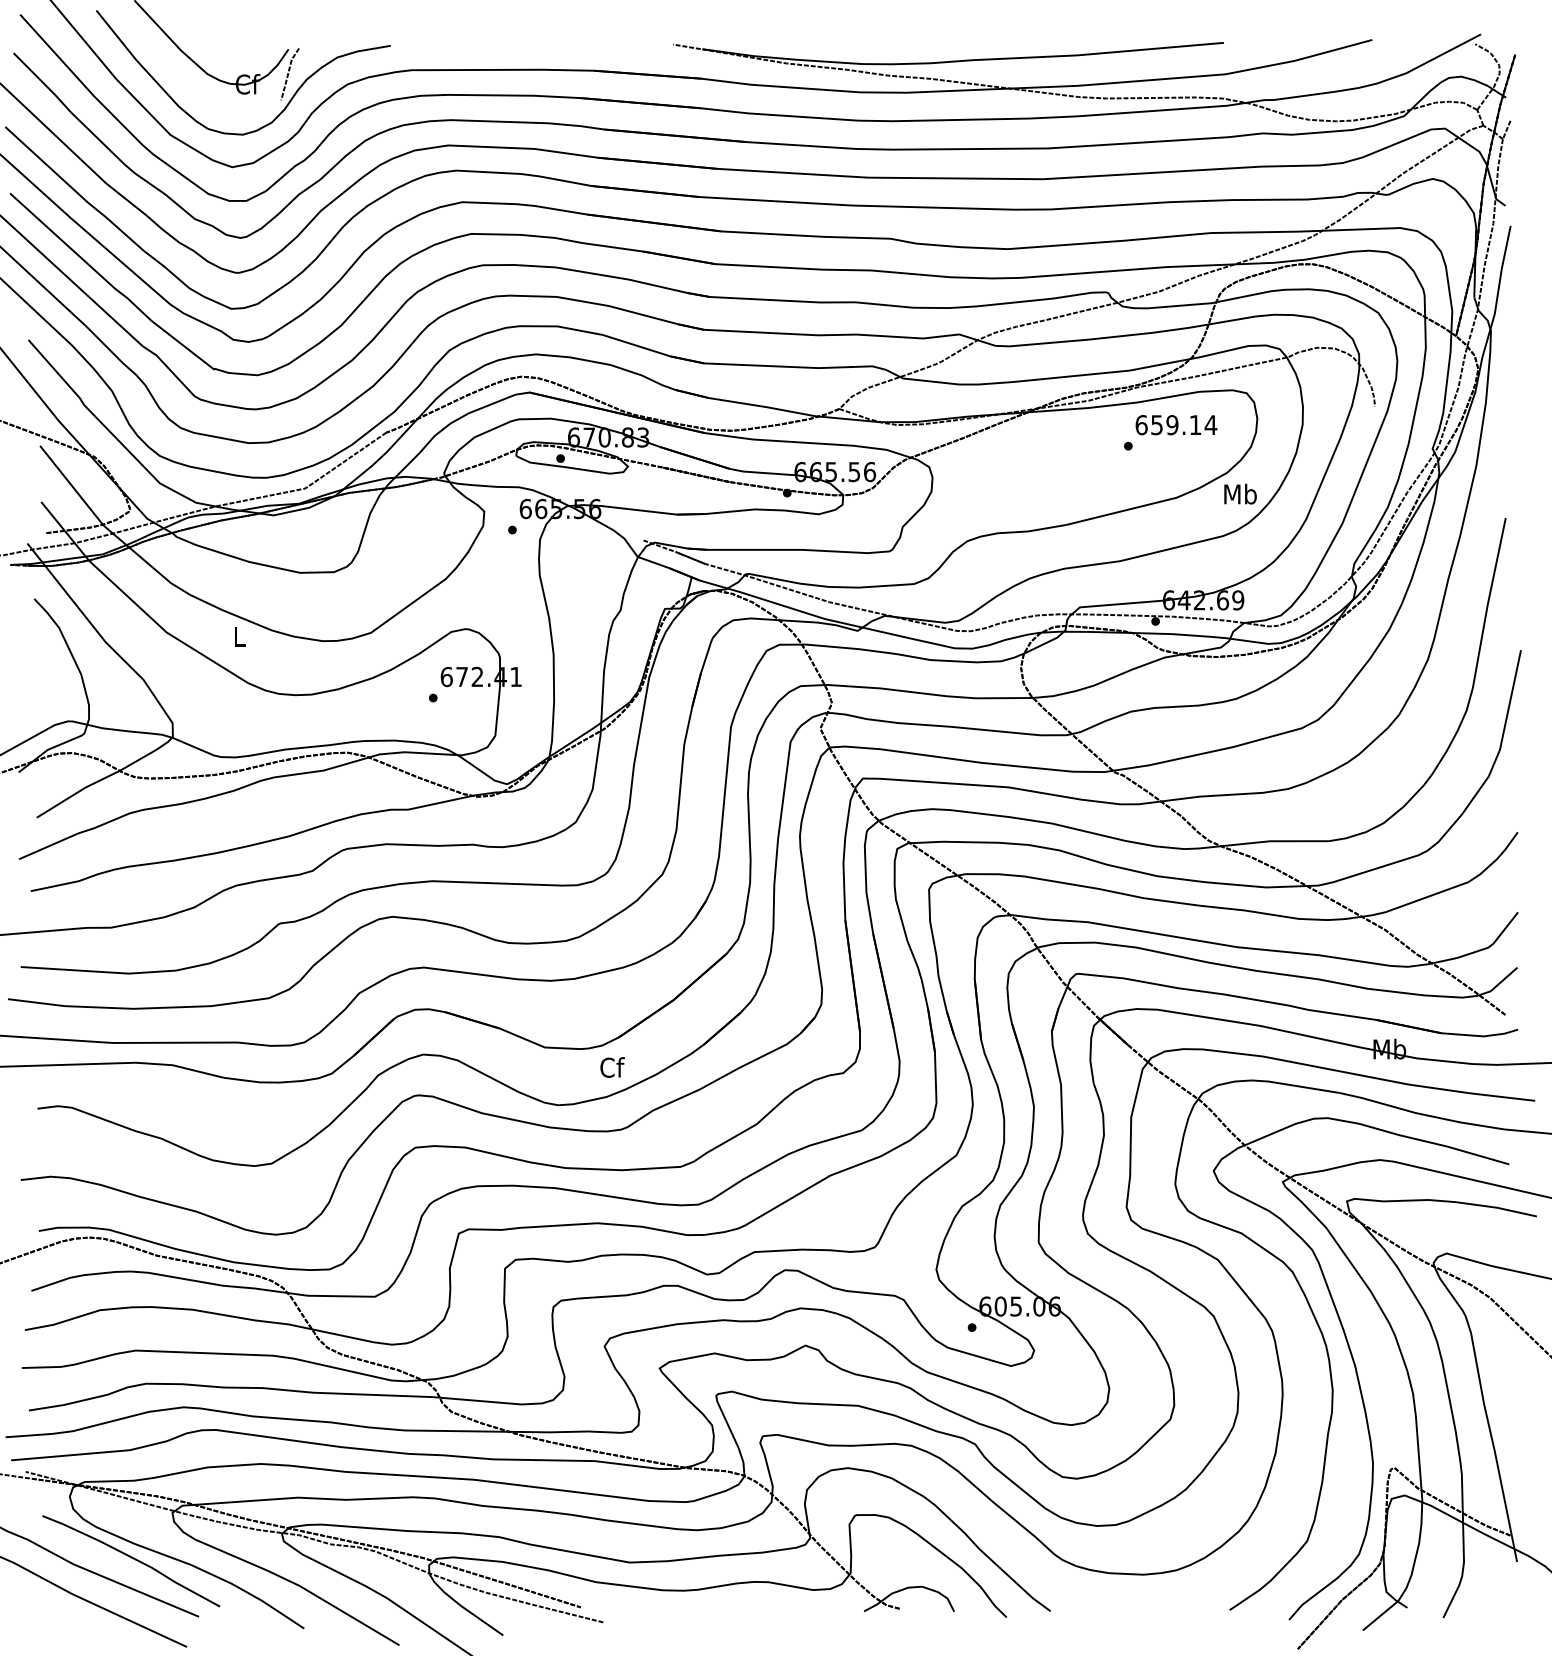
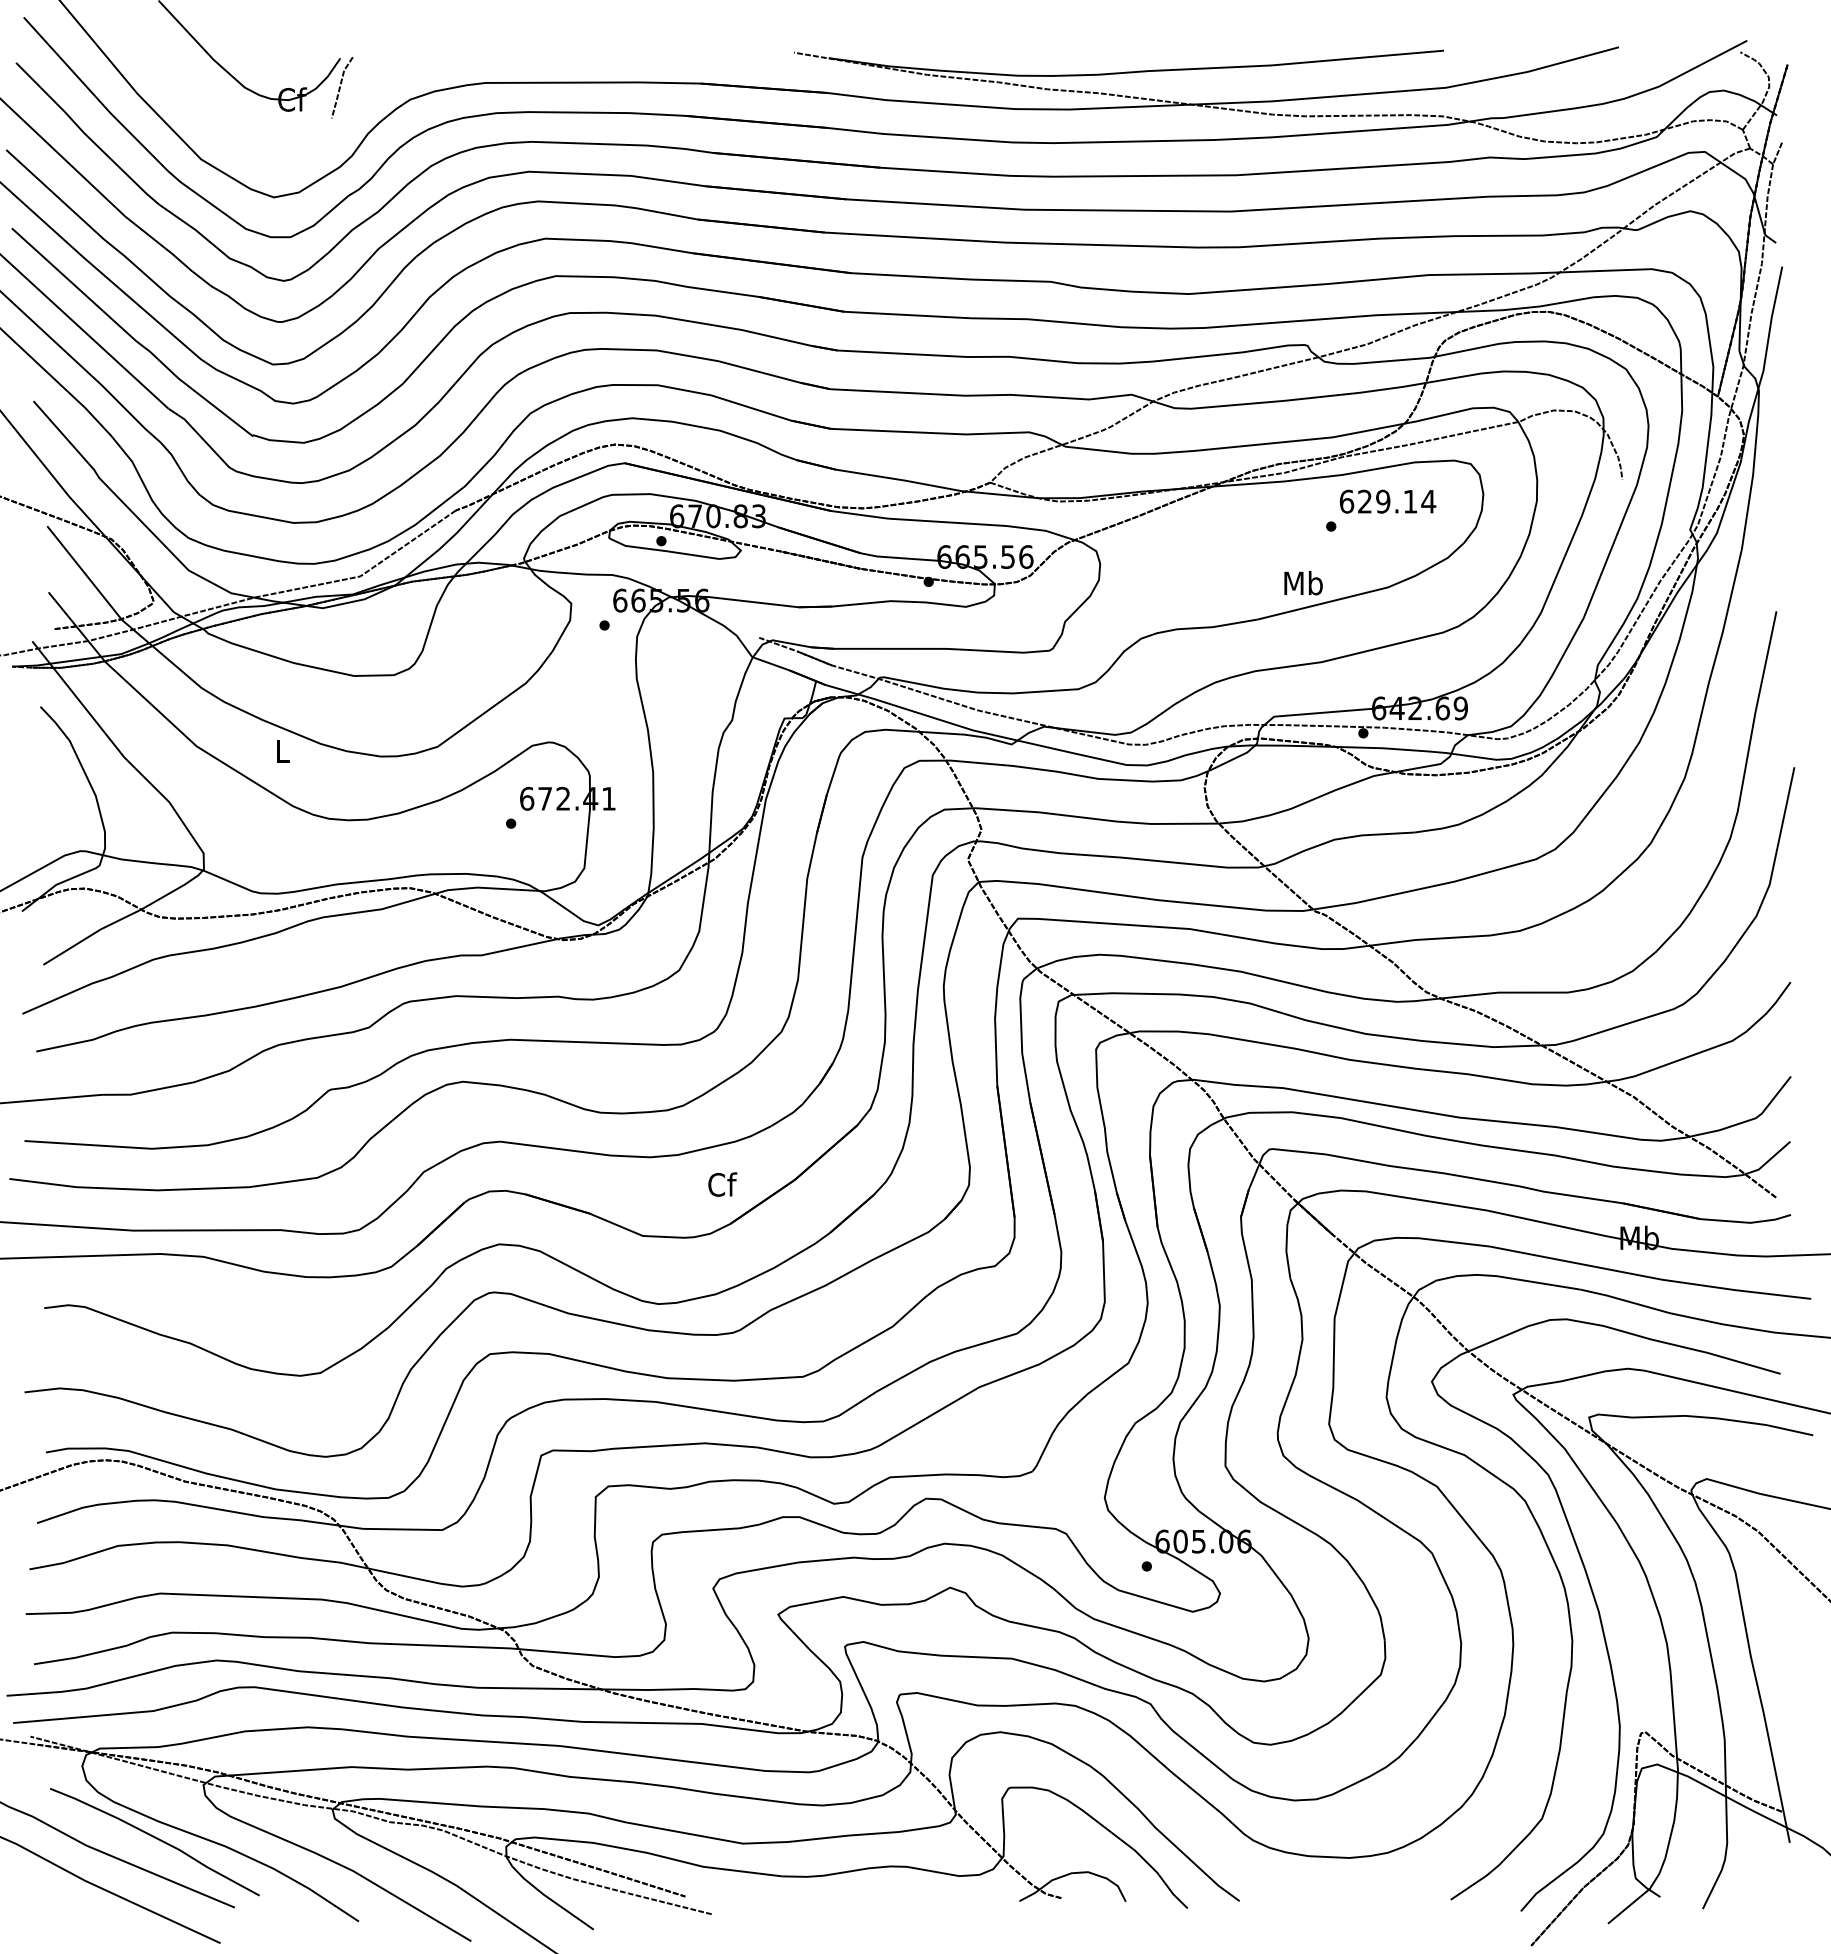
curve: (286, 105) -> (337, 124), removed
text: (1156, 424) -> (1364, 501), 659.14 -> 629.14
text: (1240, 493) -> (1303, 582), moved
text: (612, 1067) -> (722, 1184), moved

